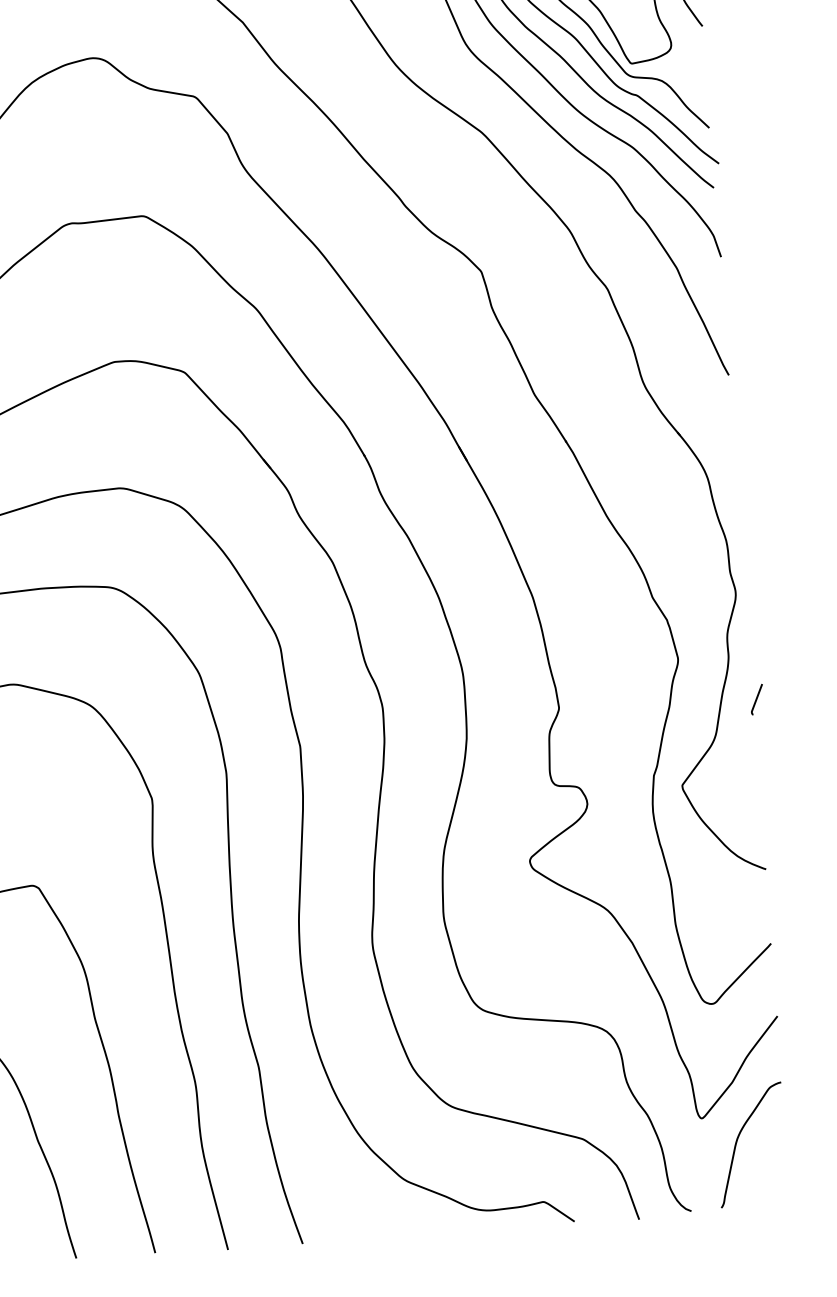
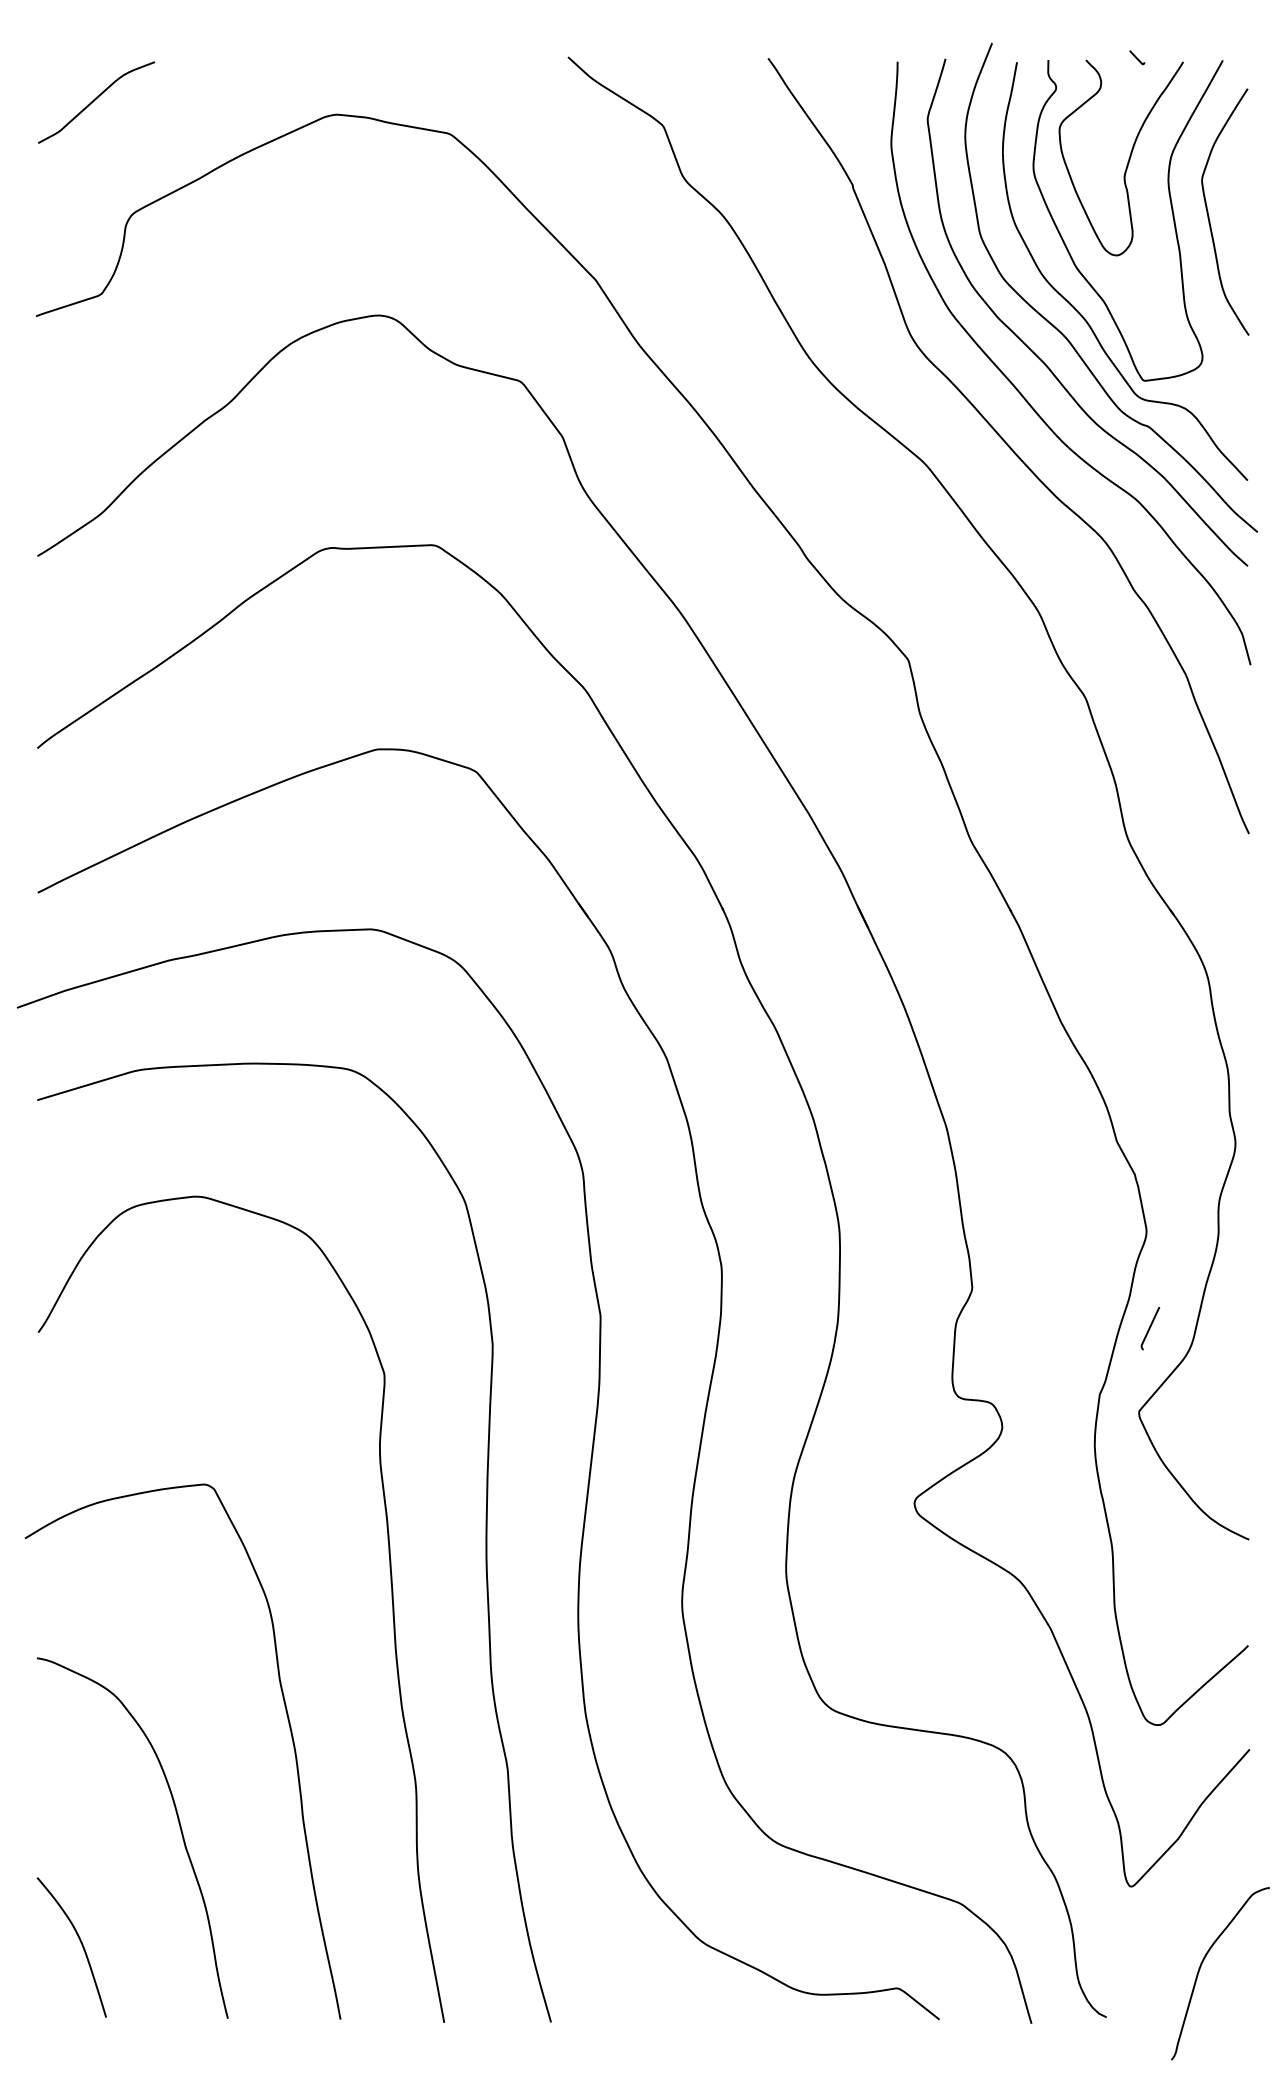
curve: (757, 699) -> (1150, 1328), moved
curve: (738, 1139) -> (1202, 1964), moved

